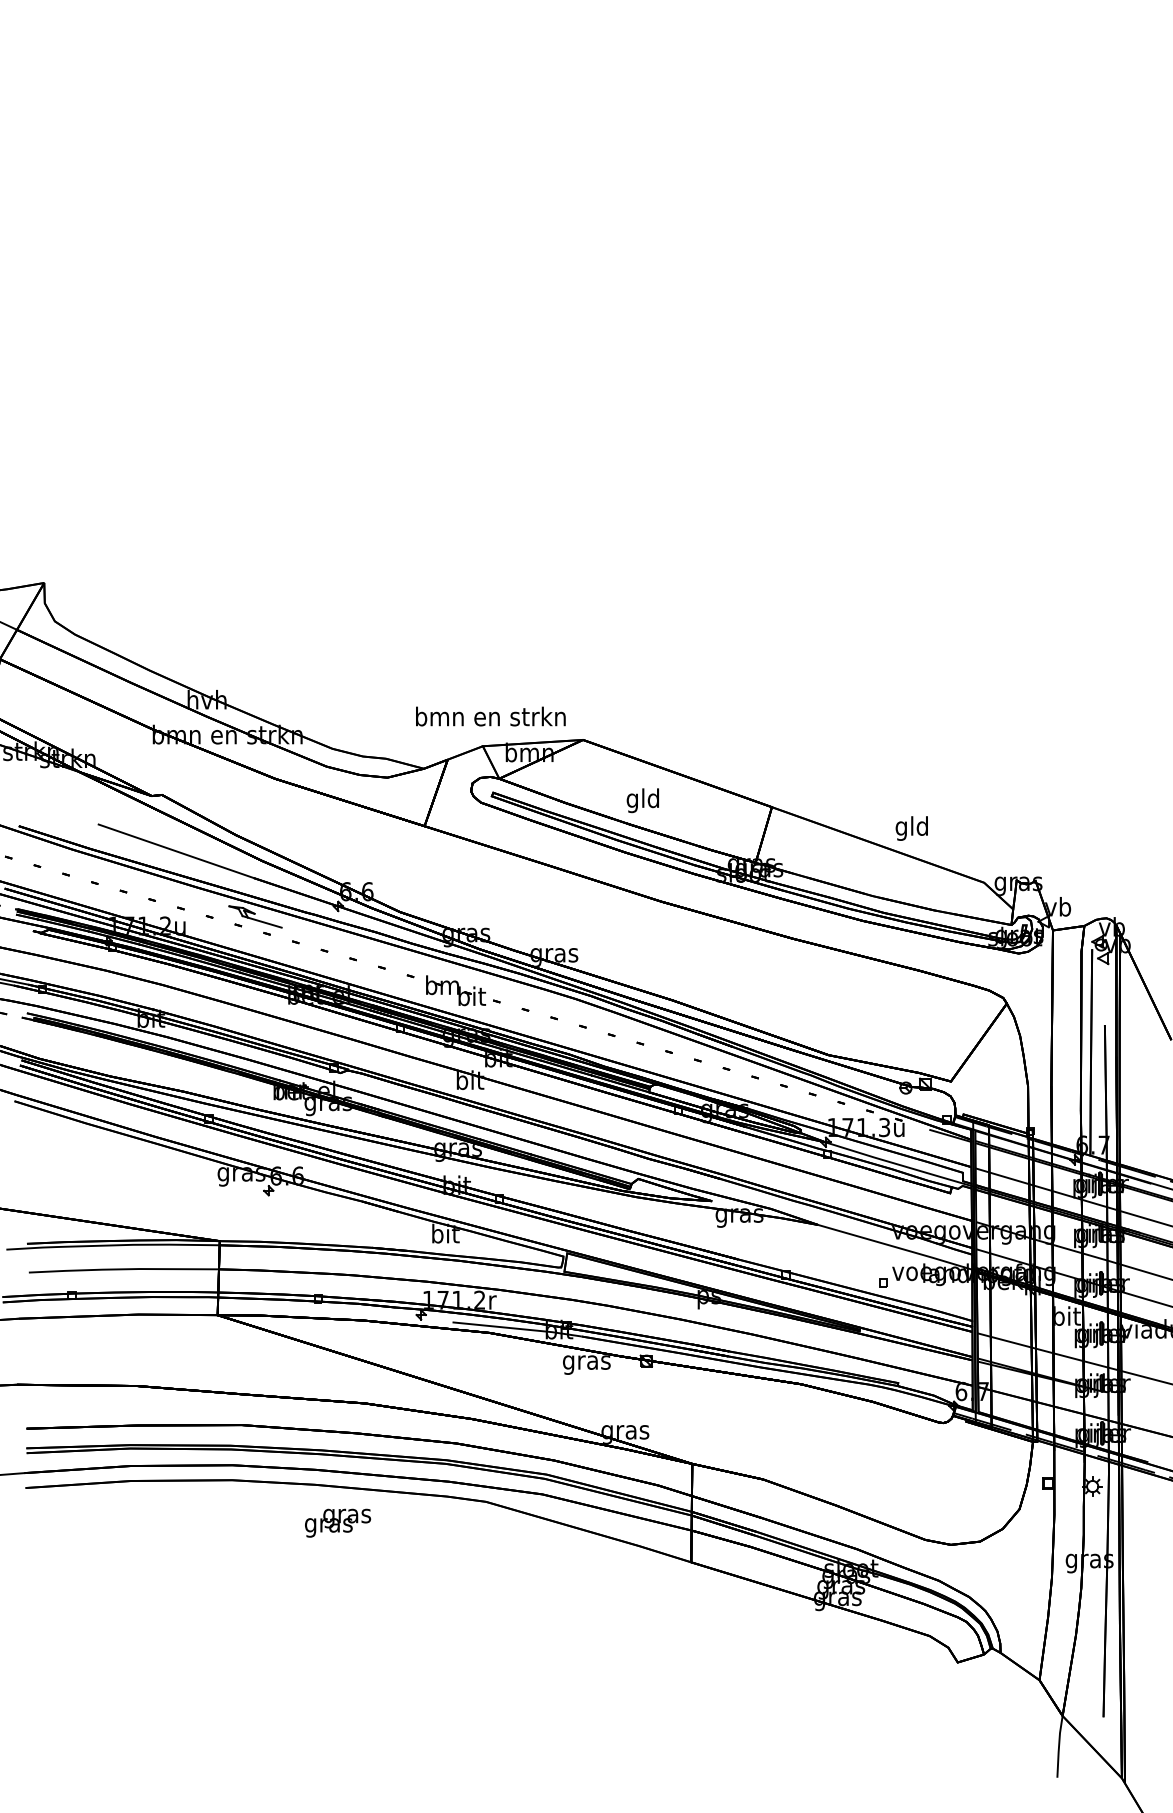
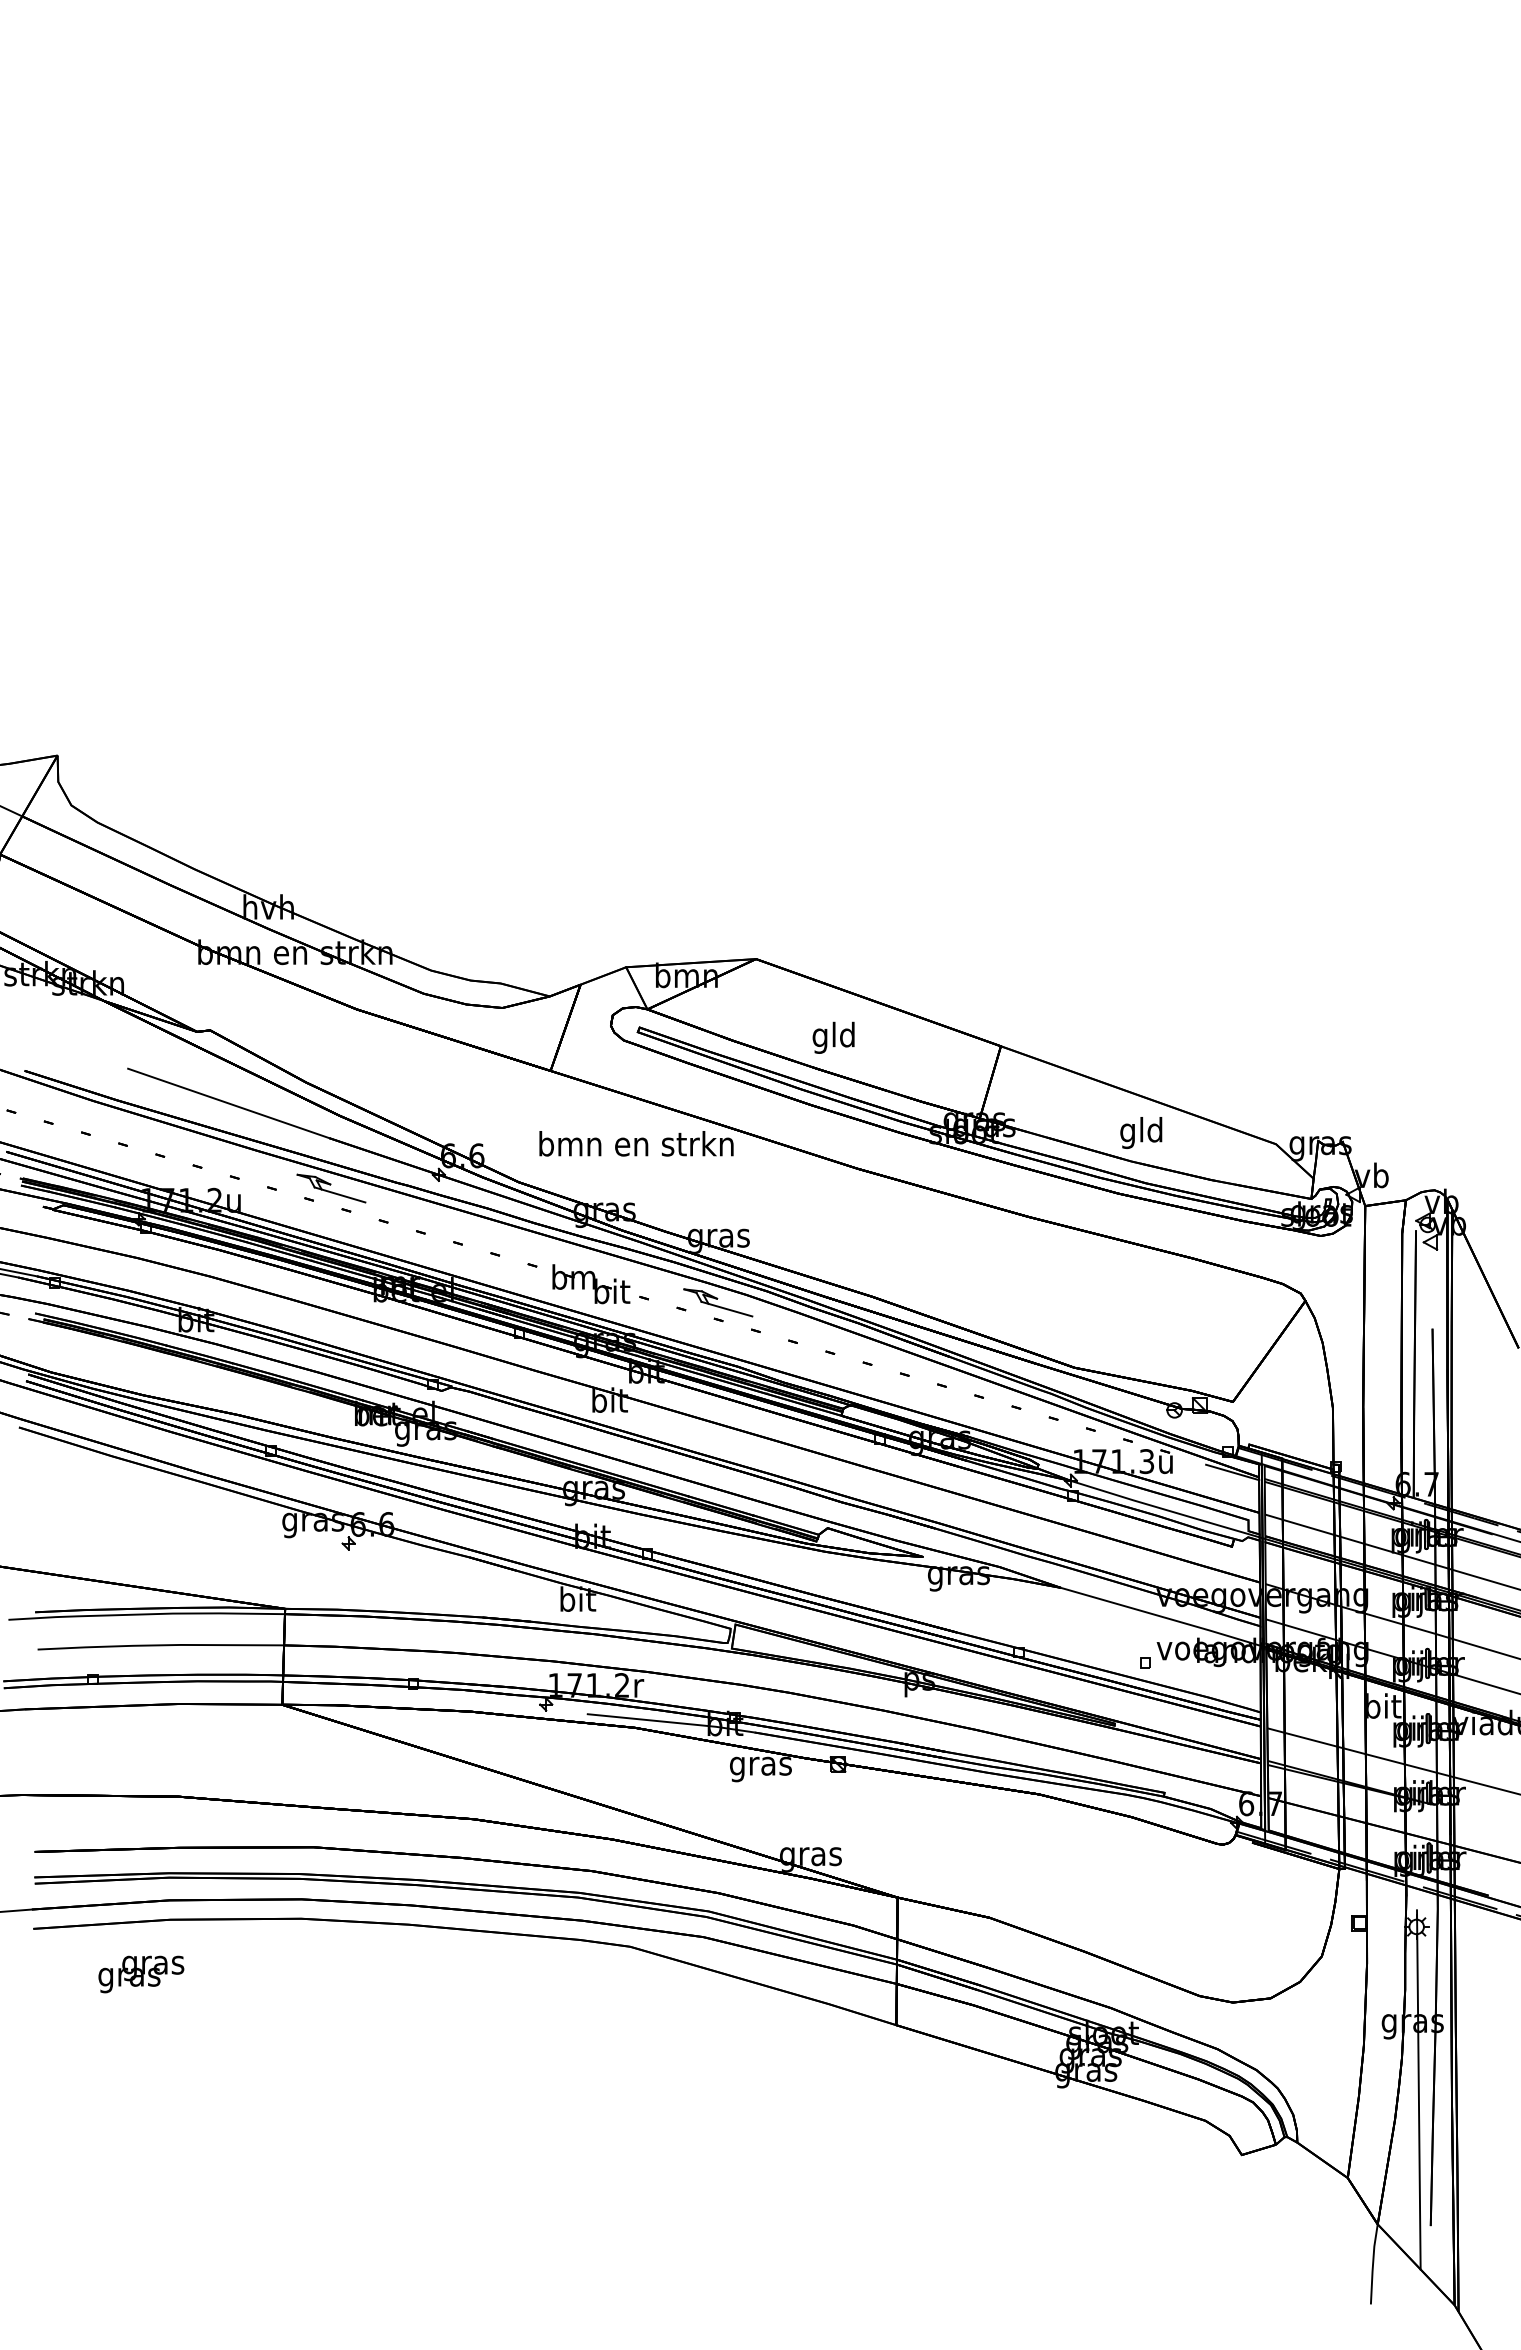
text: (490, 716) -> (636, 1143), moved
text: (912, 828) -> (1141, 1132), moved
part: (554, 1004) -> (718, 1302), added
text: (338, 1523) -> (141, 1974), moved
line: (1094, 1611) -> (1418, 2089), added

